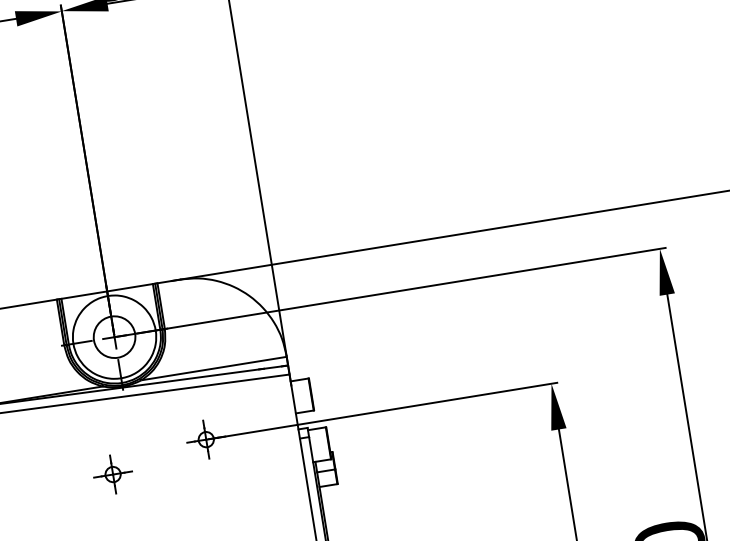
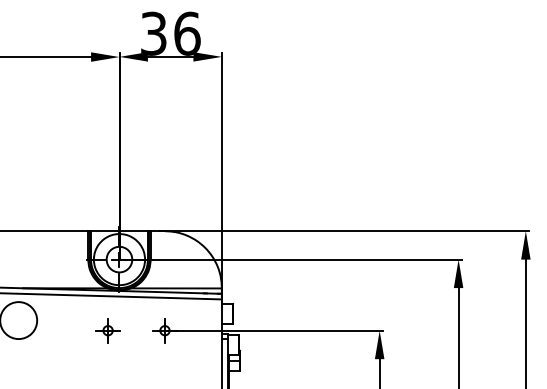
part: (112, 474) -> (107, 330), moved

